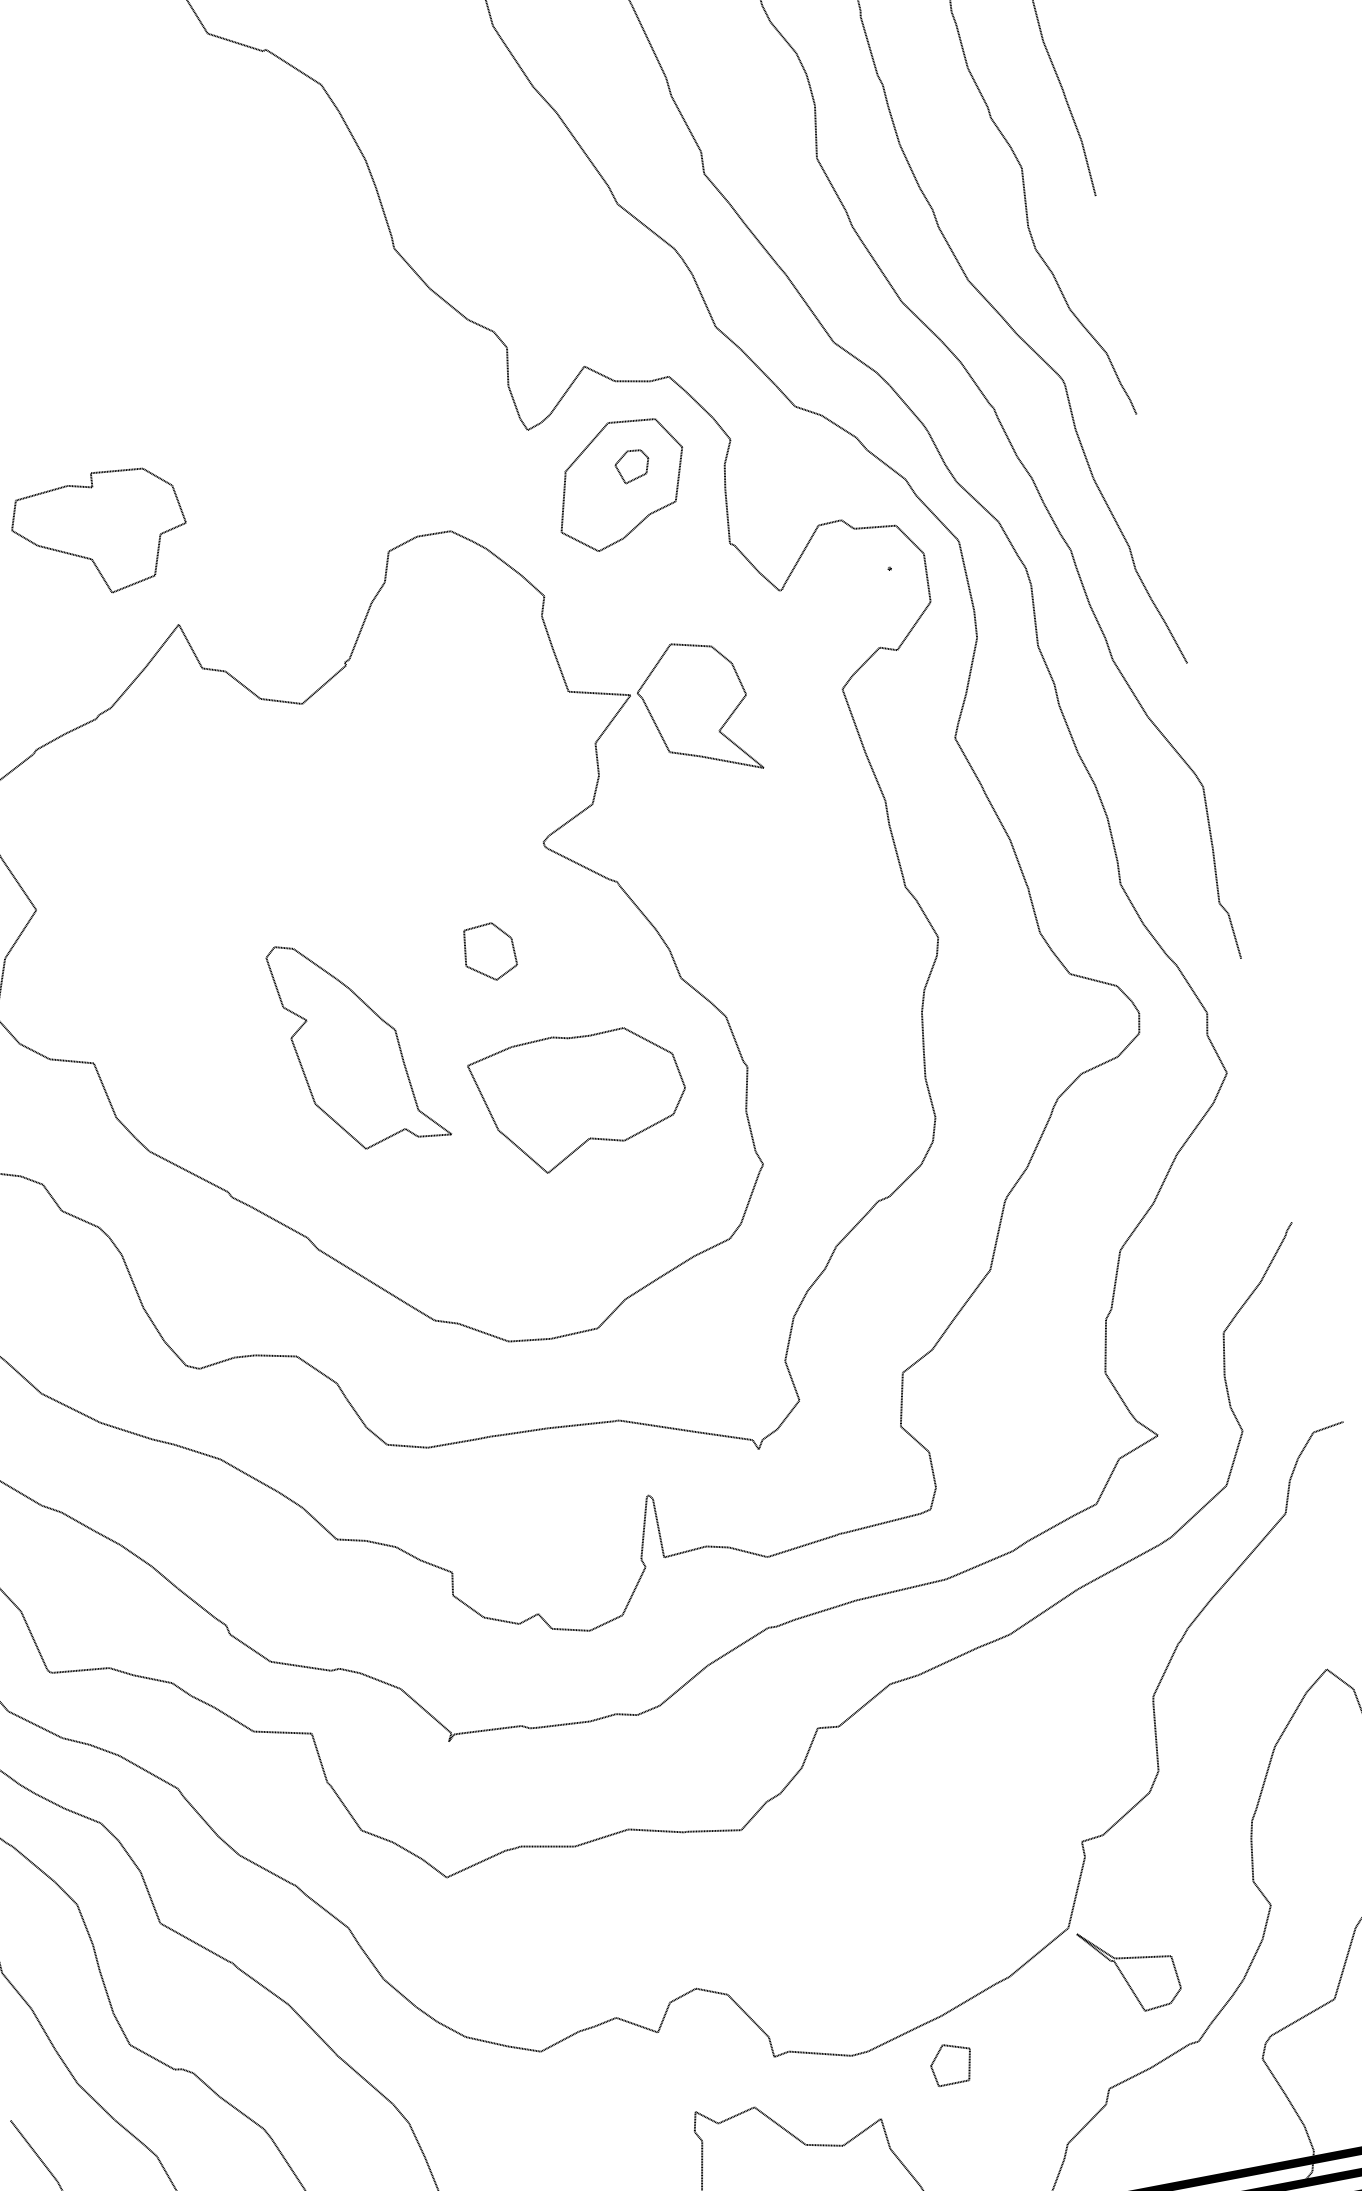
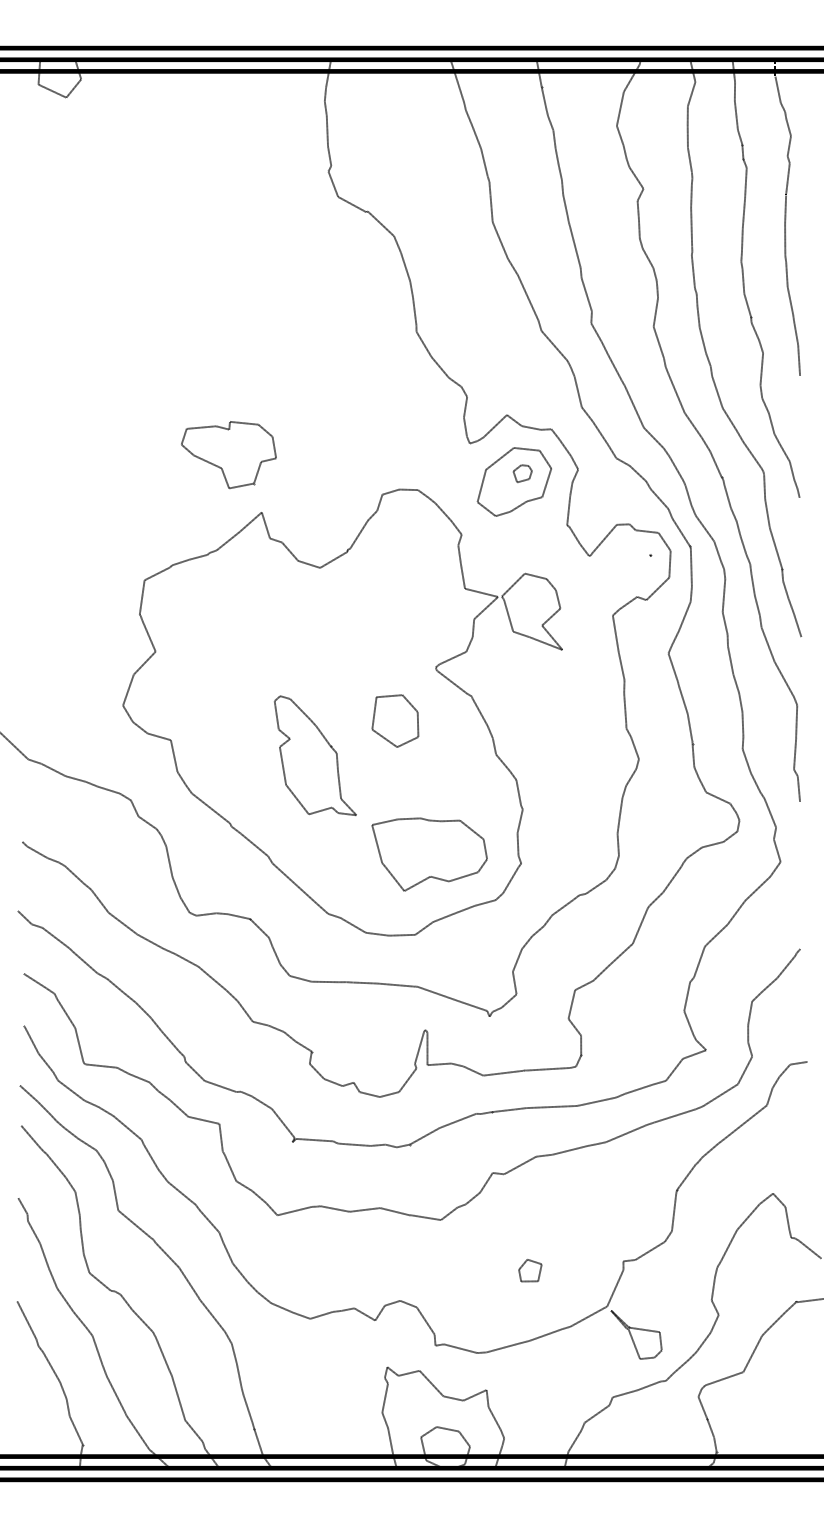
part: (489, 951) -> (395, 720), size x1.67
part: (580, 1099) -> (429, 854), moved
part: (951, 2063) -> (530, 1270), moved

